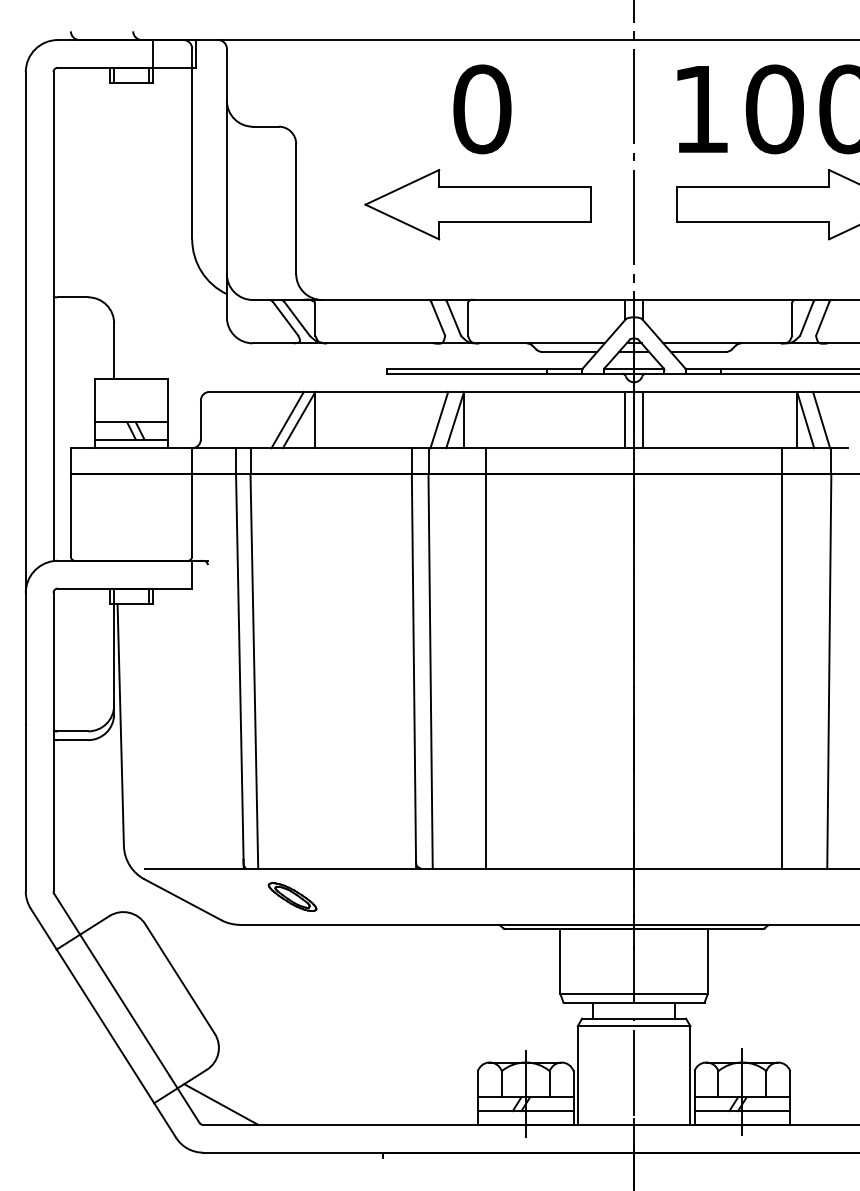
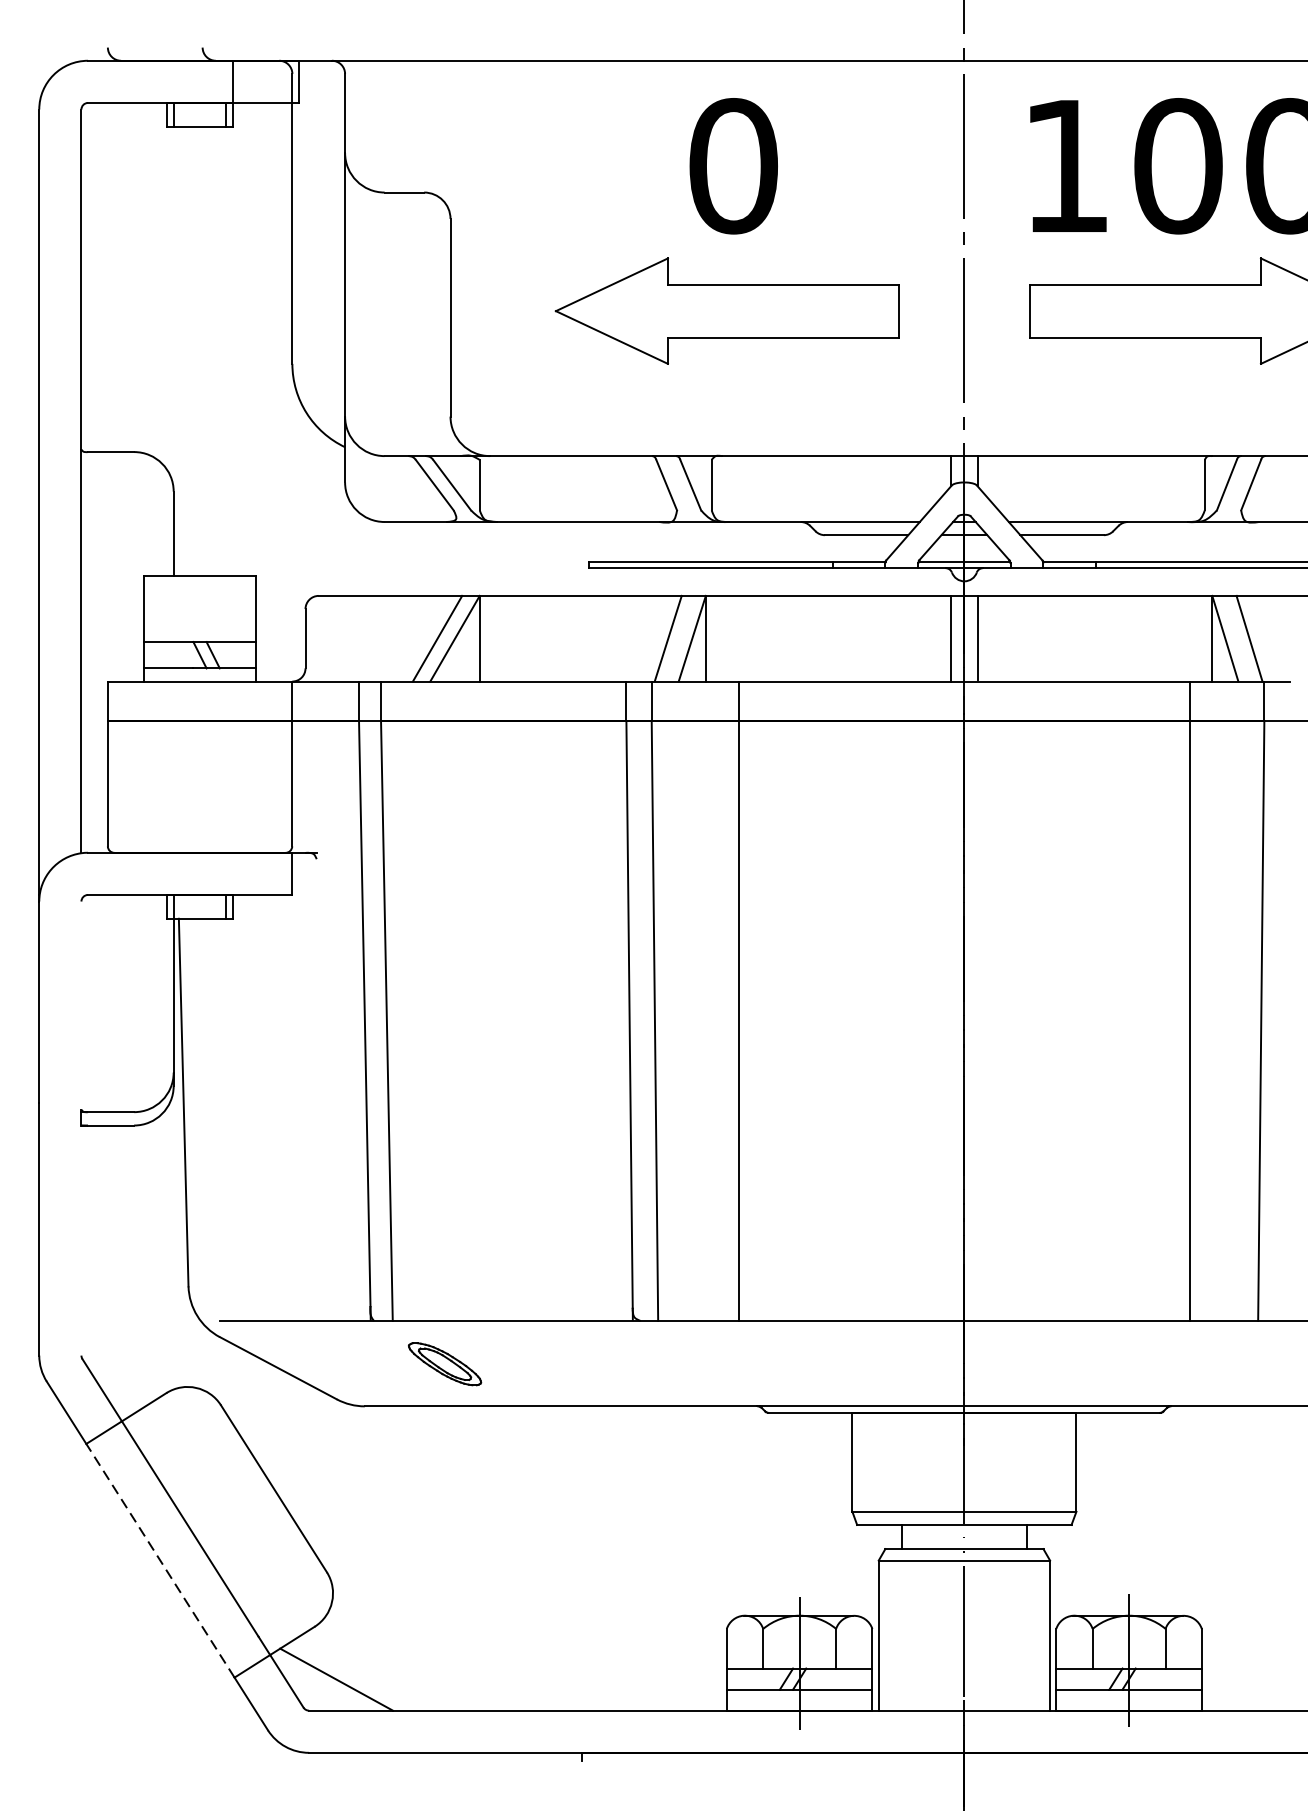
line: (53, 660) -> (81, 1004), removed
line: (53, 815) -> (81, 1240), removed
line: (105, 1026) -> (160, 1560), solid -> dashed

